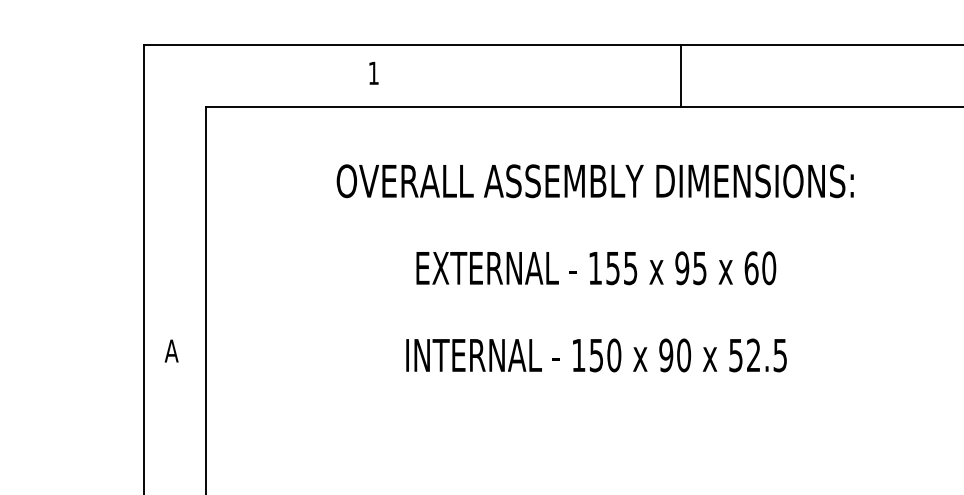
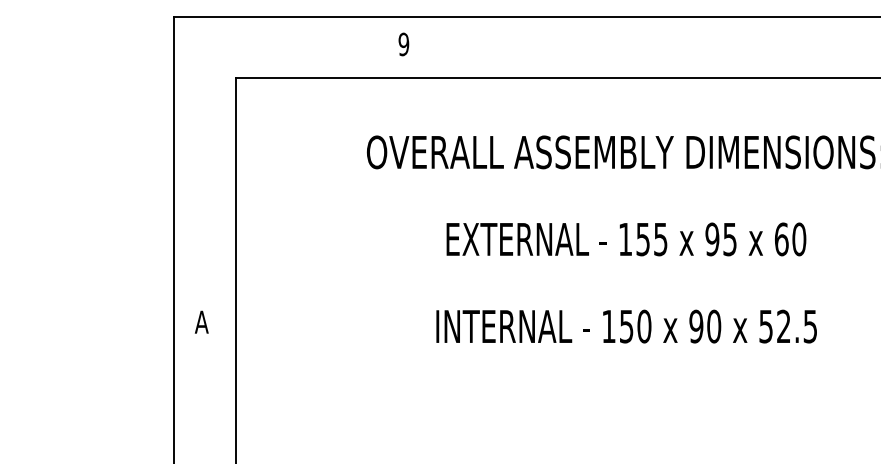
text: (373, 73) -> (403, 44), 1 -> 9
line: (680, 76) -> (710, 47), removed

